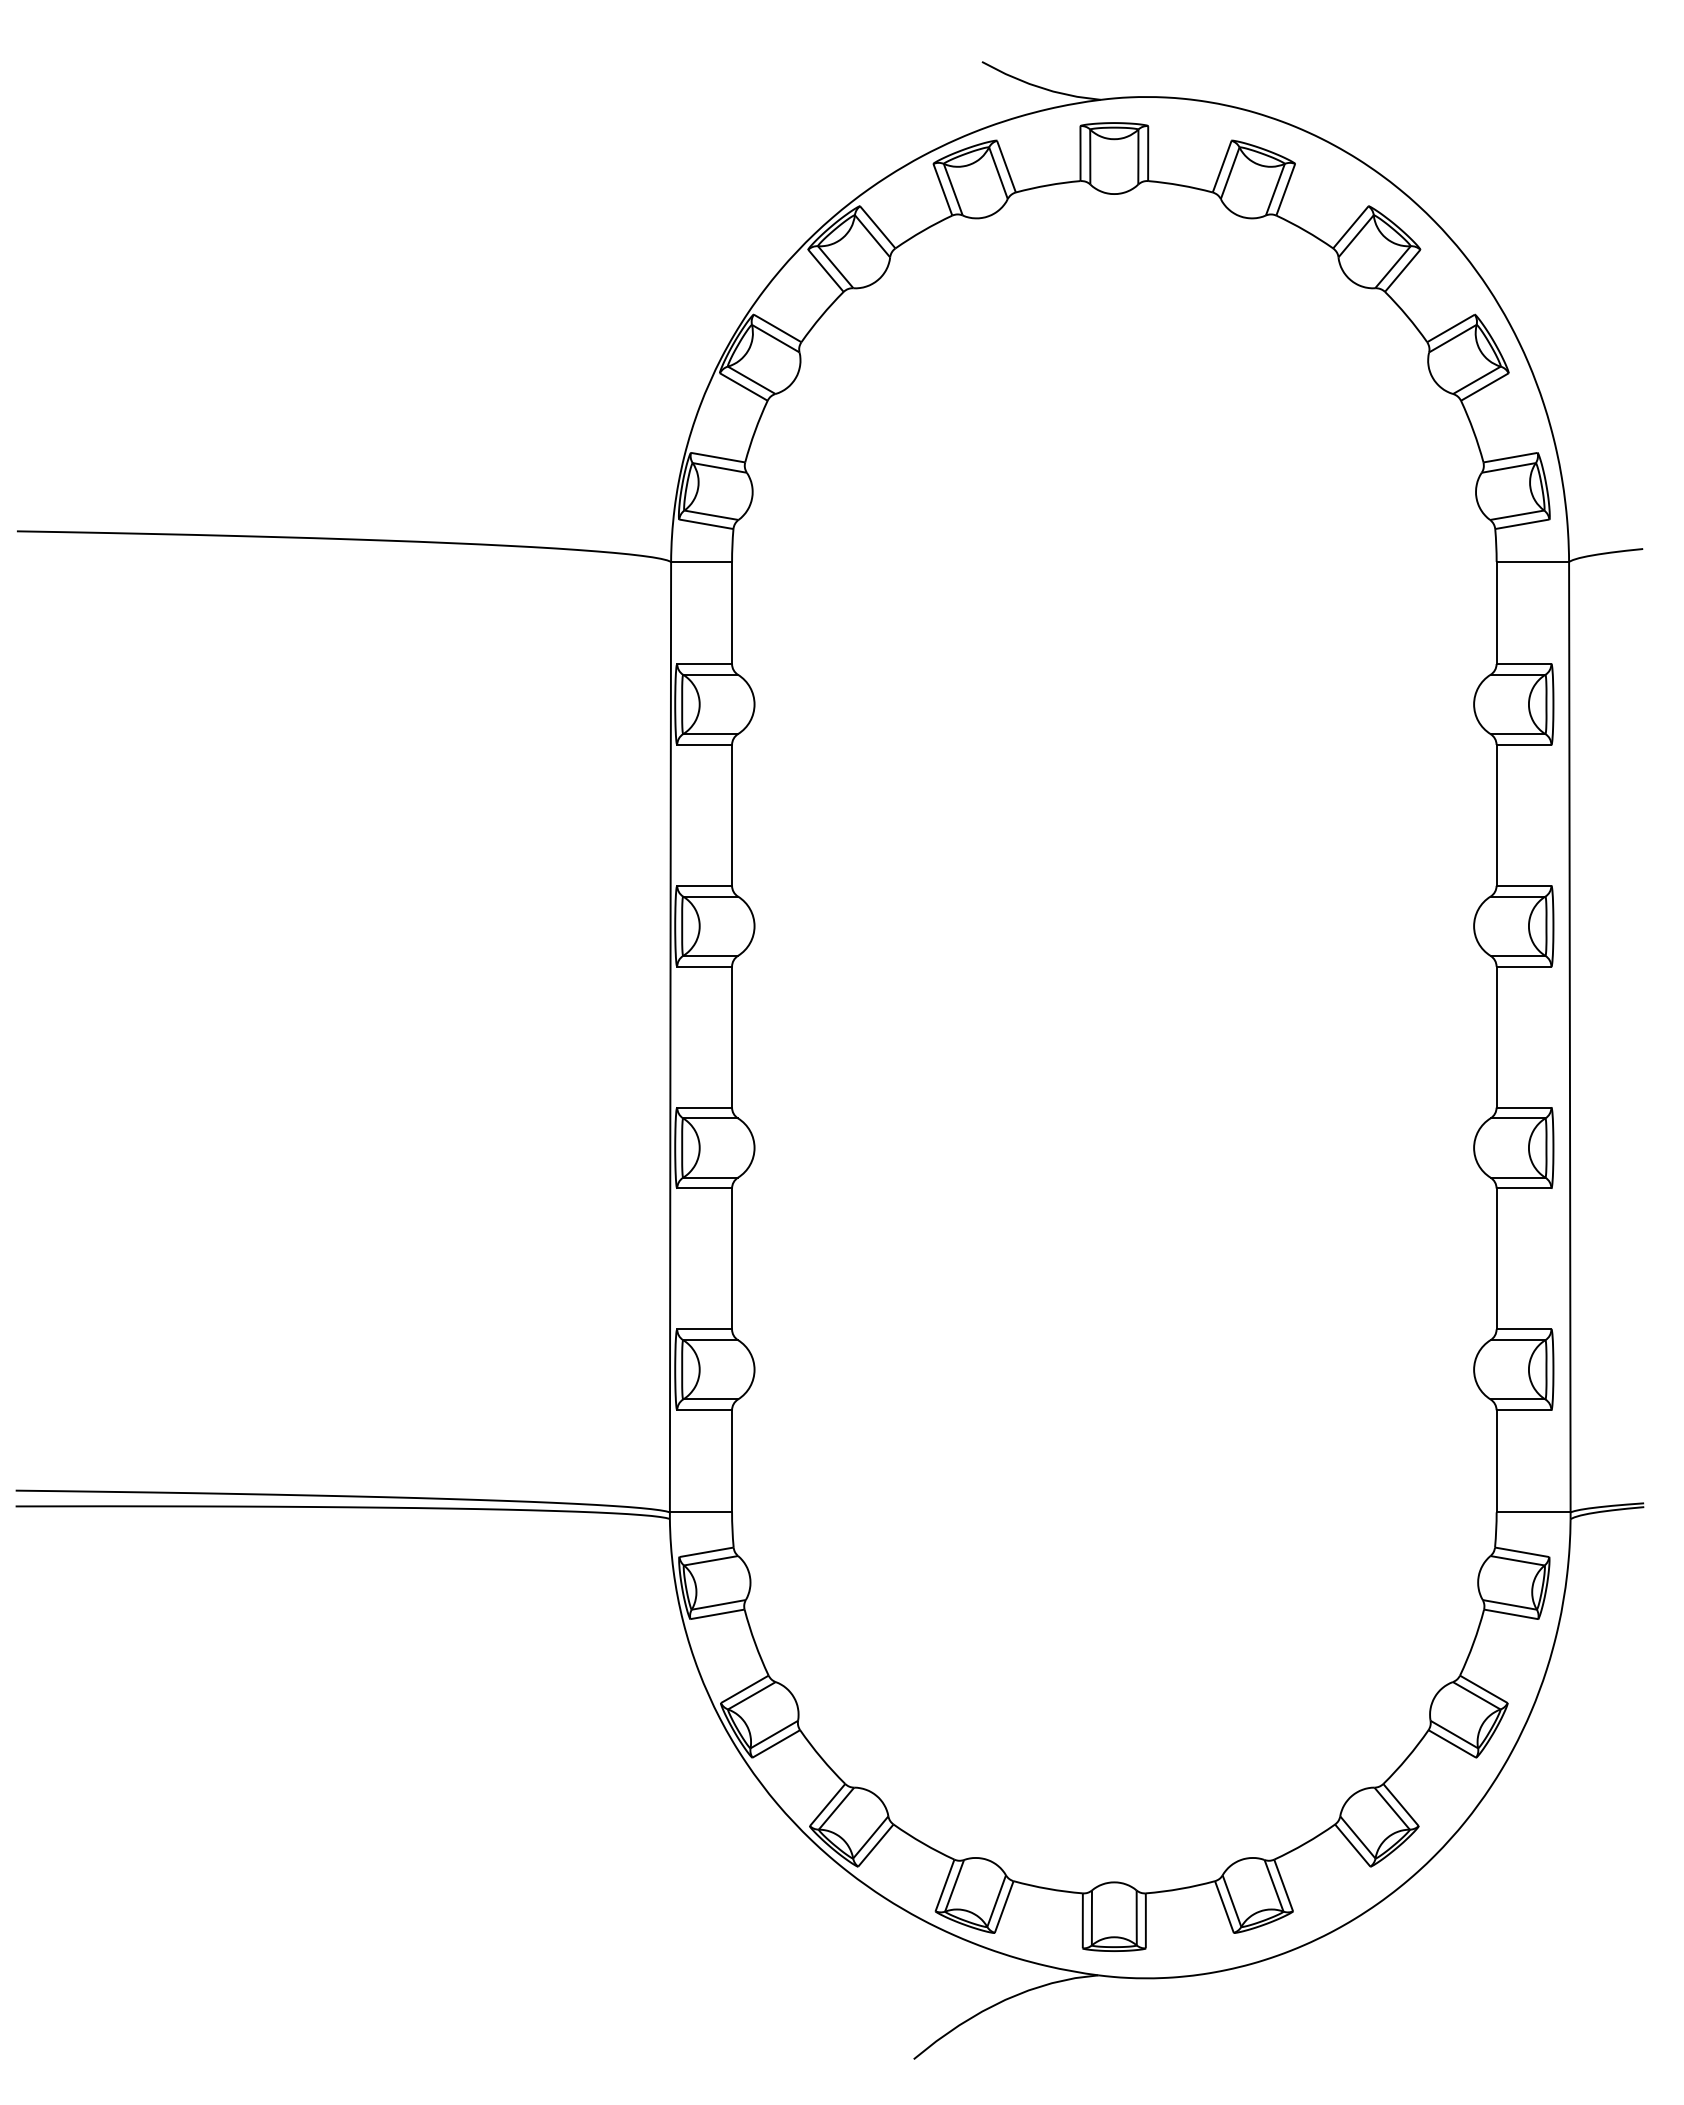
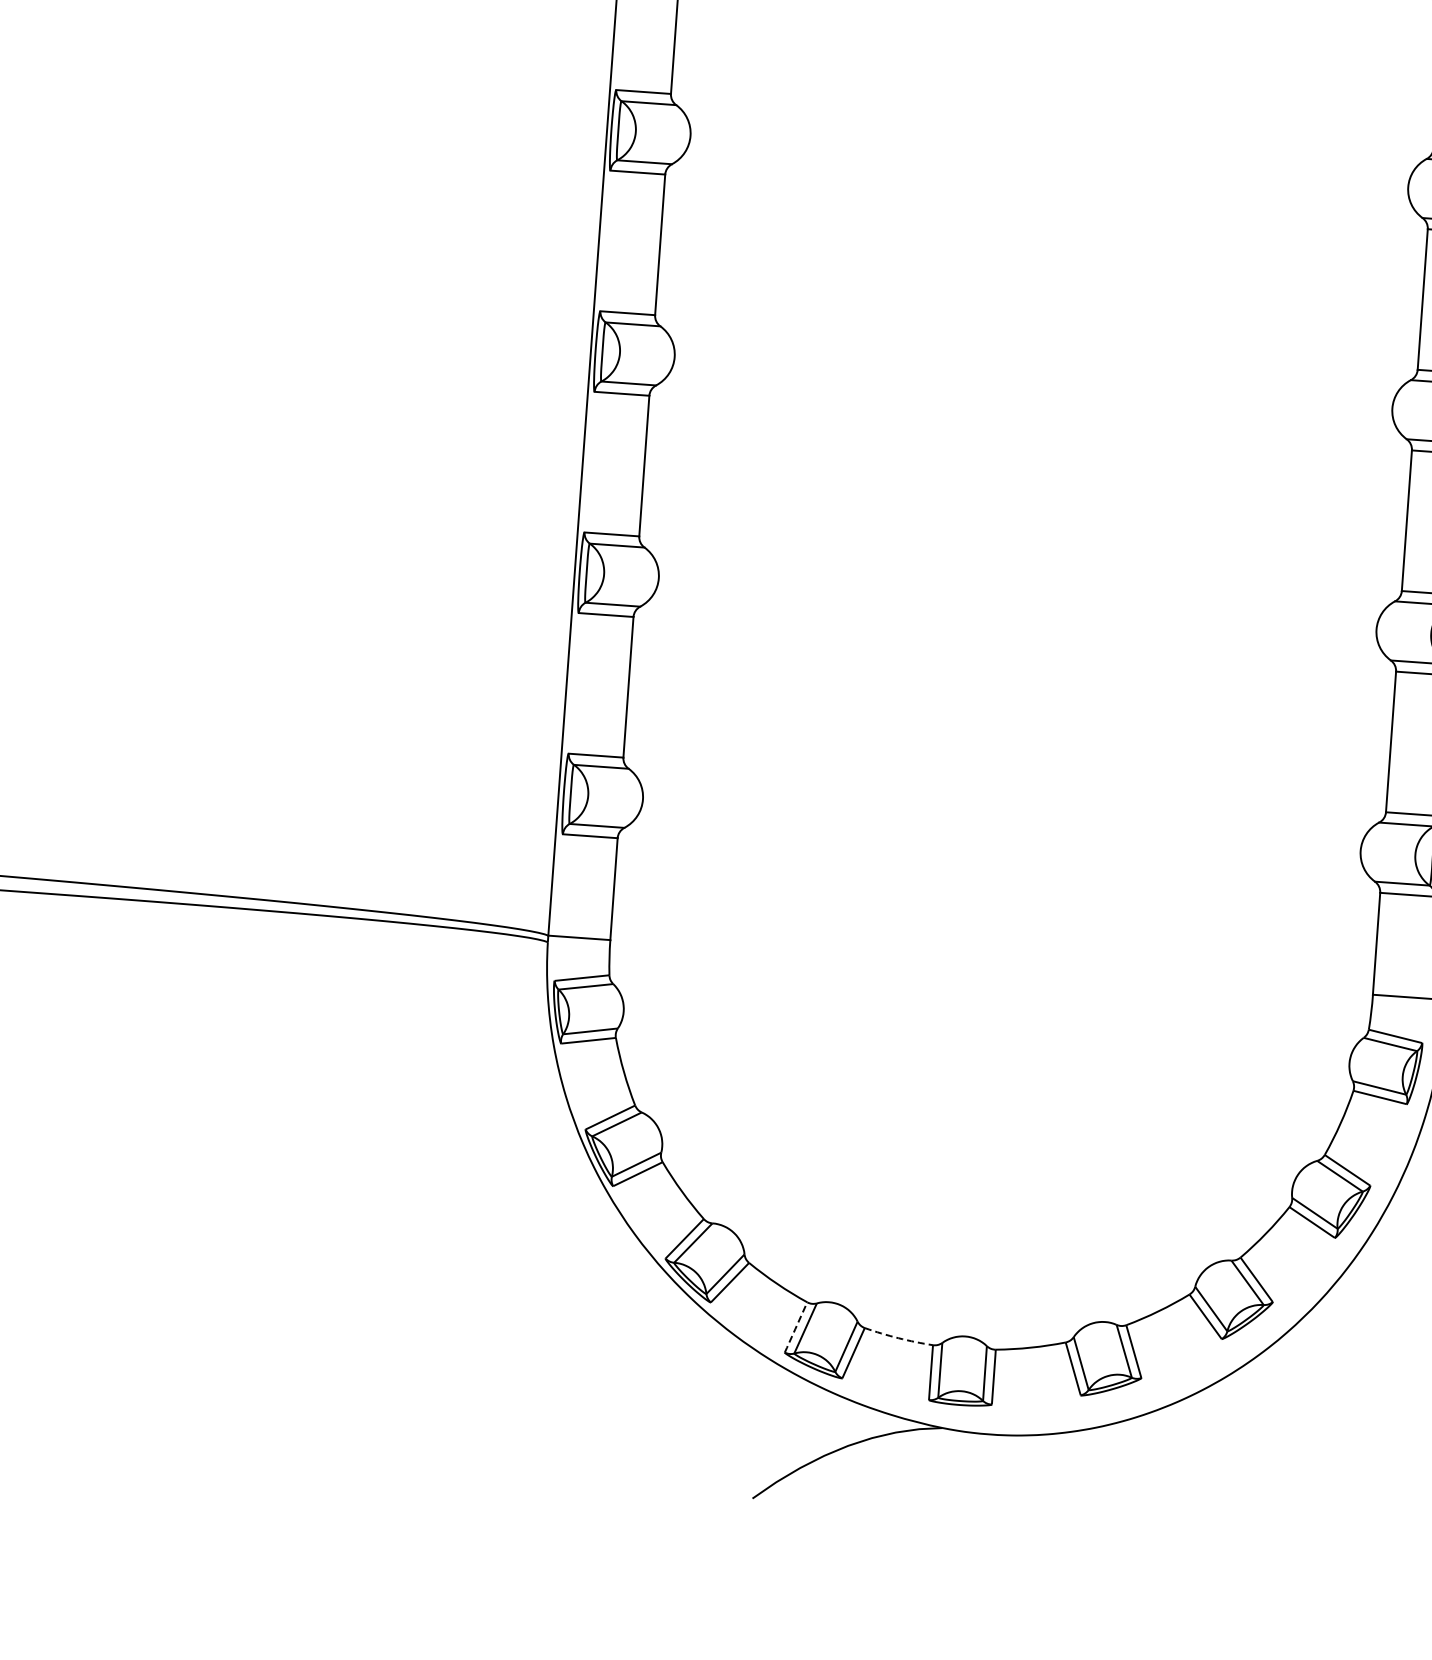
line: (944, 1886) -> (795, 1328), solid -> dashed
arc: (1047, 1888) -> (898, 1337), solid -> dashed

